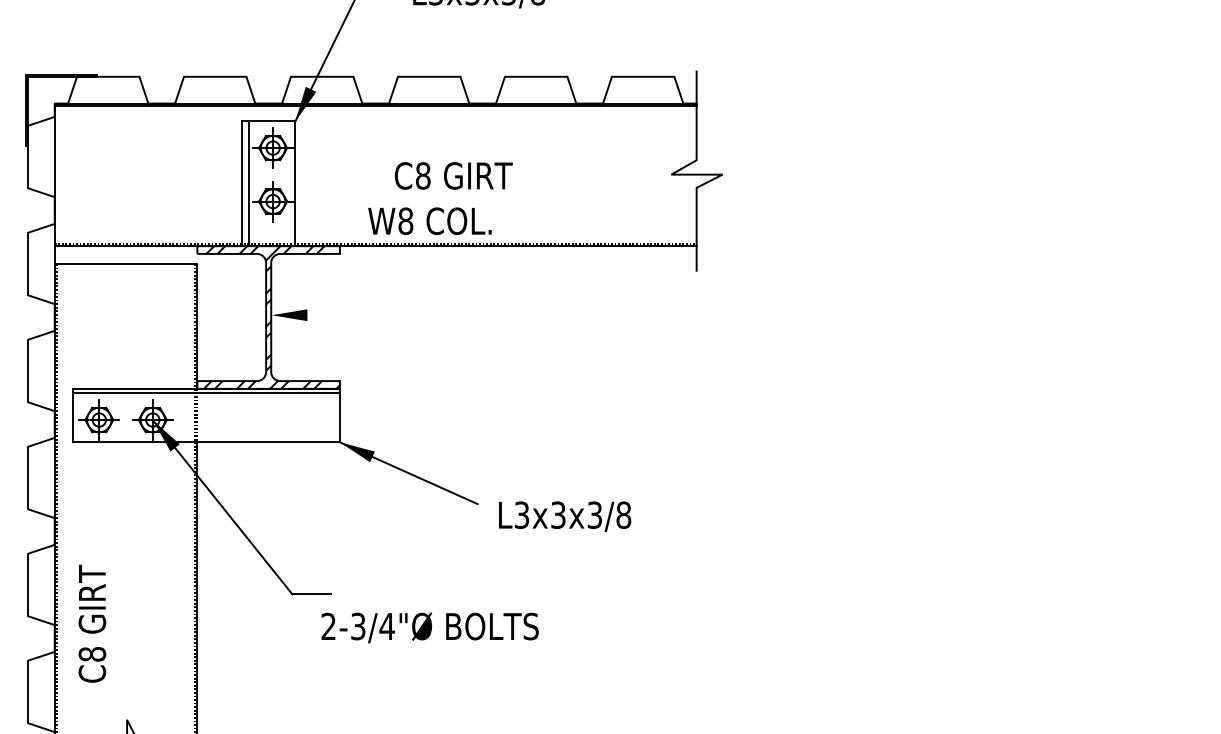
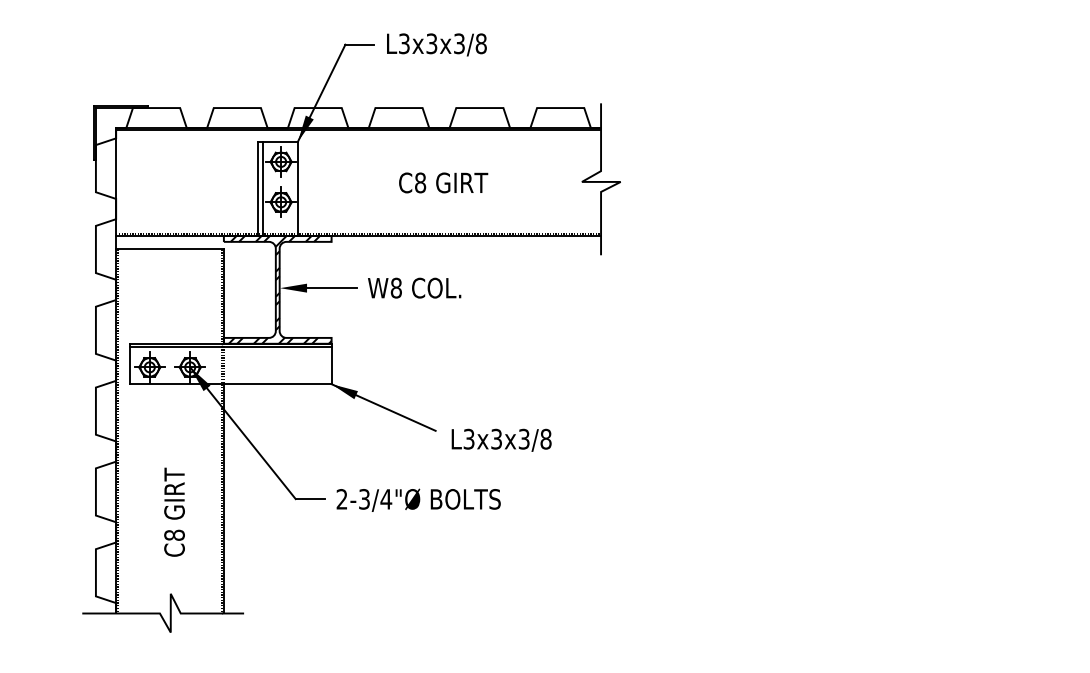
text: (453, 175) -> (443, 182), moved
text: (429, 220) -> (414, 287), moved
line: (341, 315) -> (332, 288), added
text: (92, 622) -> (174, 511), moved
text: (429, 626) -> (418, 499), moved

